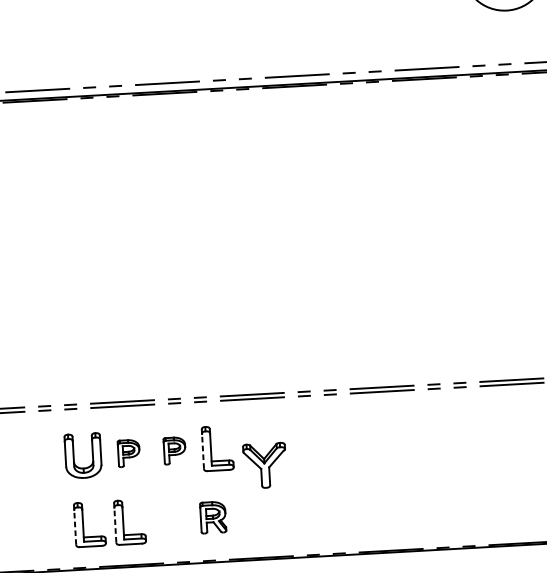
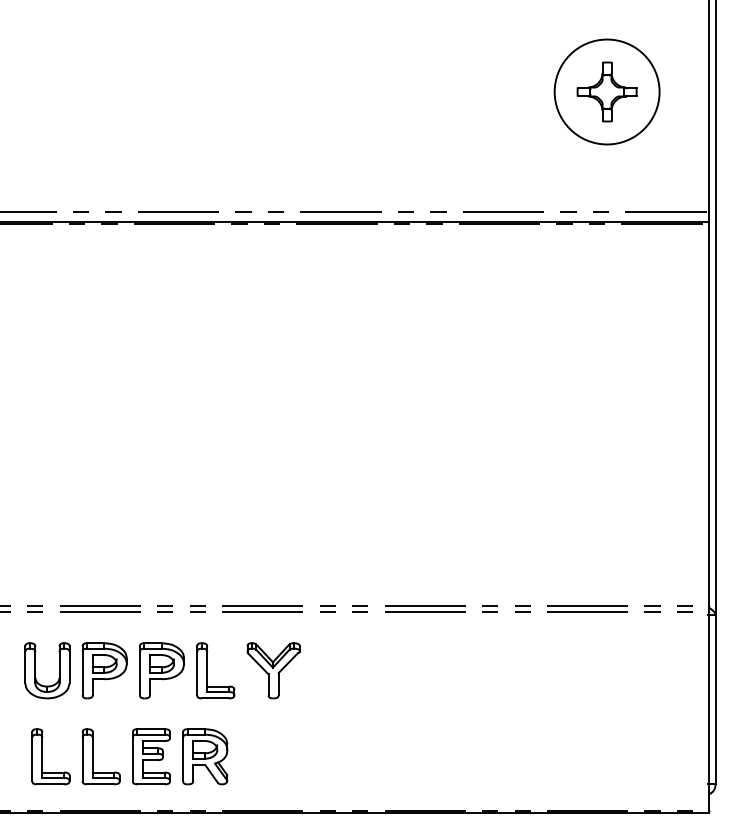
part: (174, 450) -> (161, 670), size x1.67
line: (203, 451) -> (197, 673), dashed -> solid
part: (128, 453) -> (104, 670), size x1.67
part: (264, 465) -> (273, 670), moved
part: (213, 517) -> (205, 756), size x1.43
part: (170, 519) -> (151, 756), added
line: (115, 525) -> (82, 759), dashed -> solid
line: (75, 527) -> (32, 759), dashed -> solid

